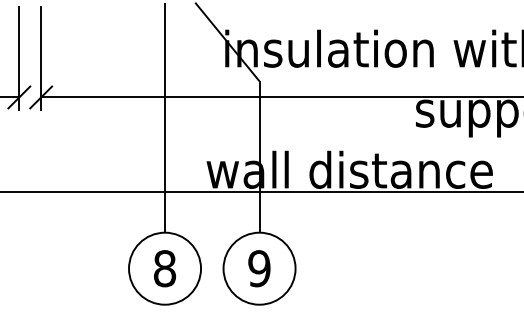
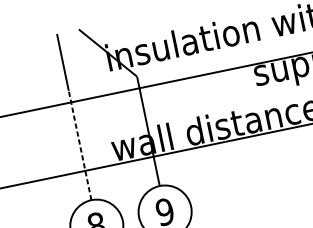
line: (165, 157) -> (80, 145), solid -> dashed

